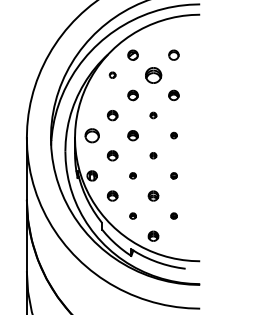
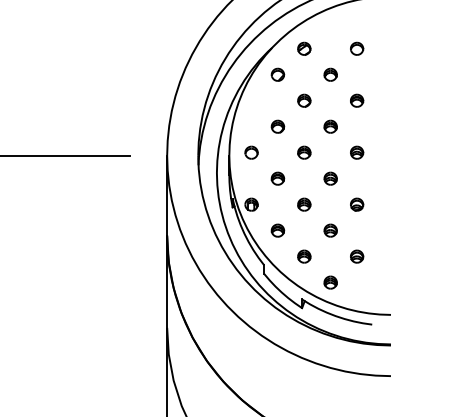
part: (112, 75) -> (277, 74), size x1.67
part: (153, 75) -> (330, 74), size x0.62
part: (153, 115) -> (330, 126), size x1.67
part: (92, 135) -> (251, 152), size x0.71
part: (174, 135) -> (357, 152), size x1.67
part: (153, 155) -> (330, 178), size x1.67
part: (133, 175) -> (304, 204), size x1.67
part: (174, 175) -> (357, 204), size x1.67
part: (133, 216) -> (304, 256), size x1.67
part: (174, 216) -> (357, 256), size x1.67

